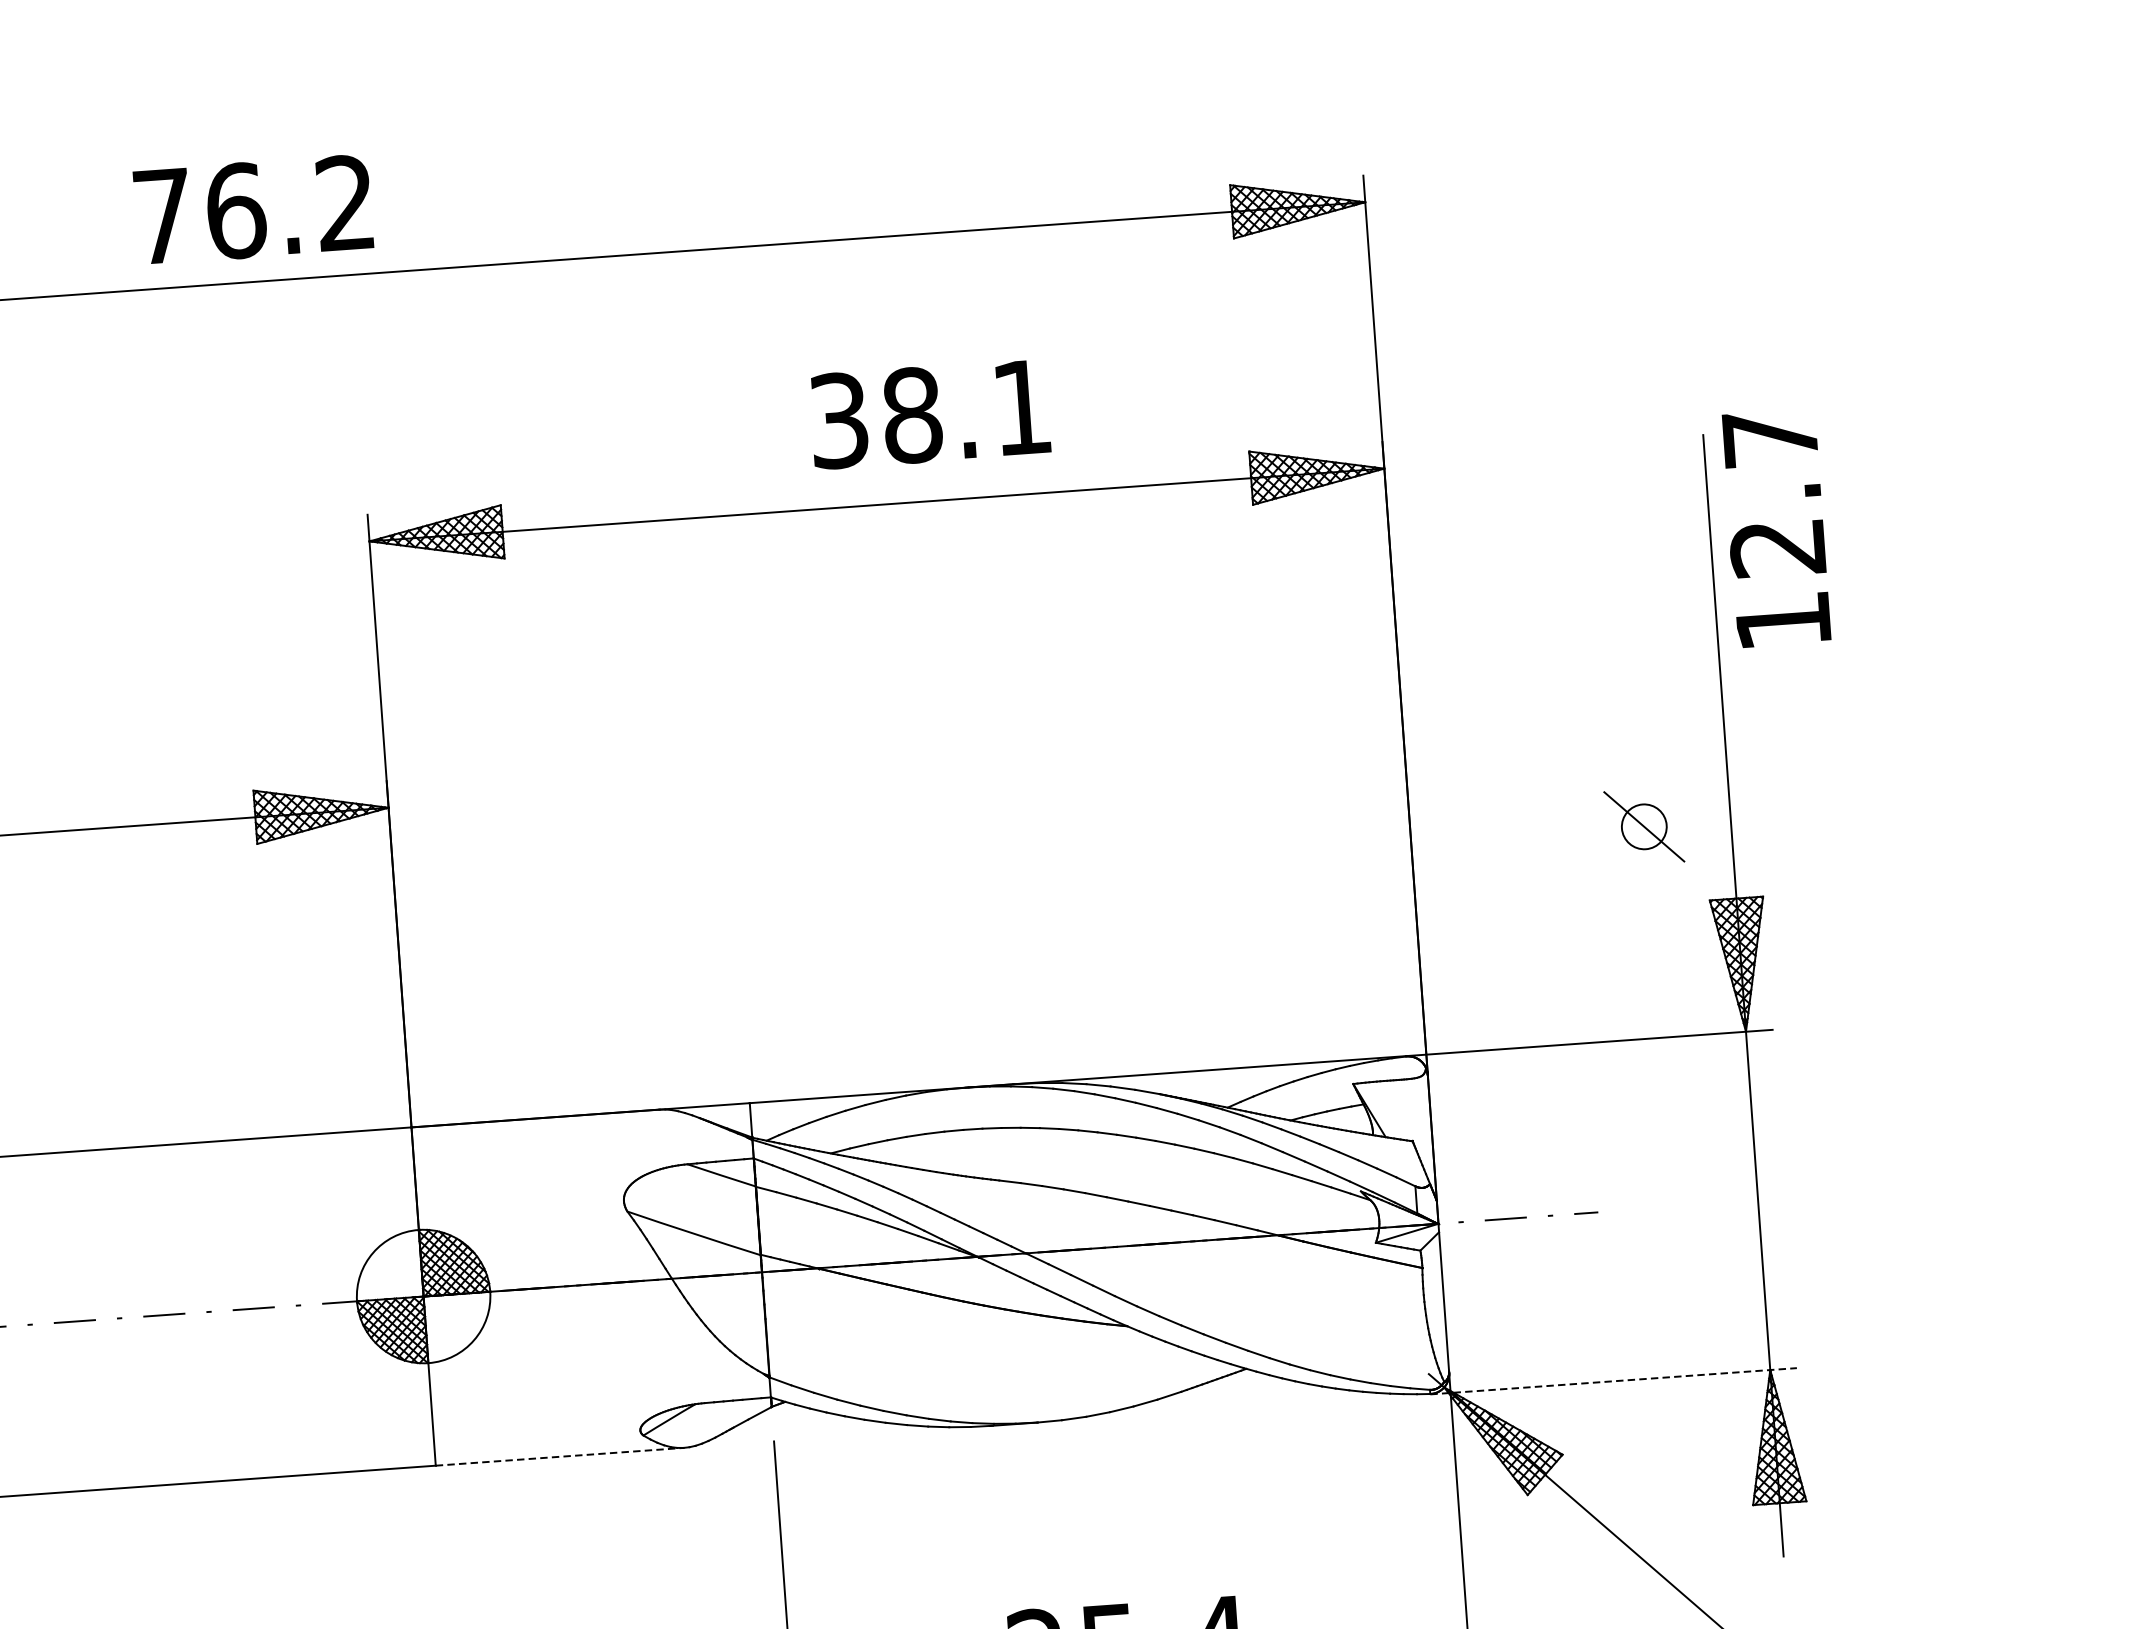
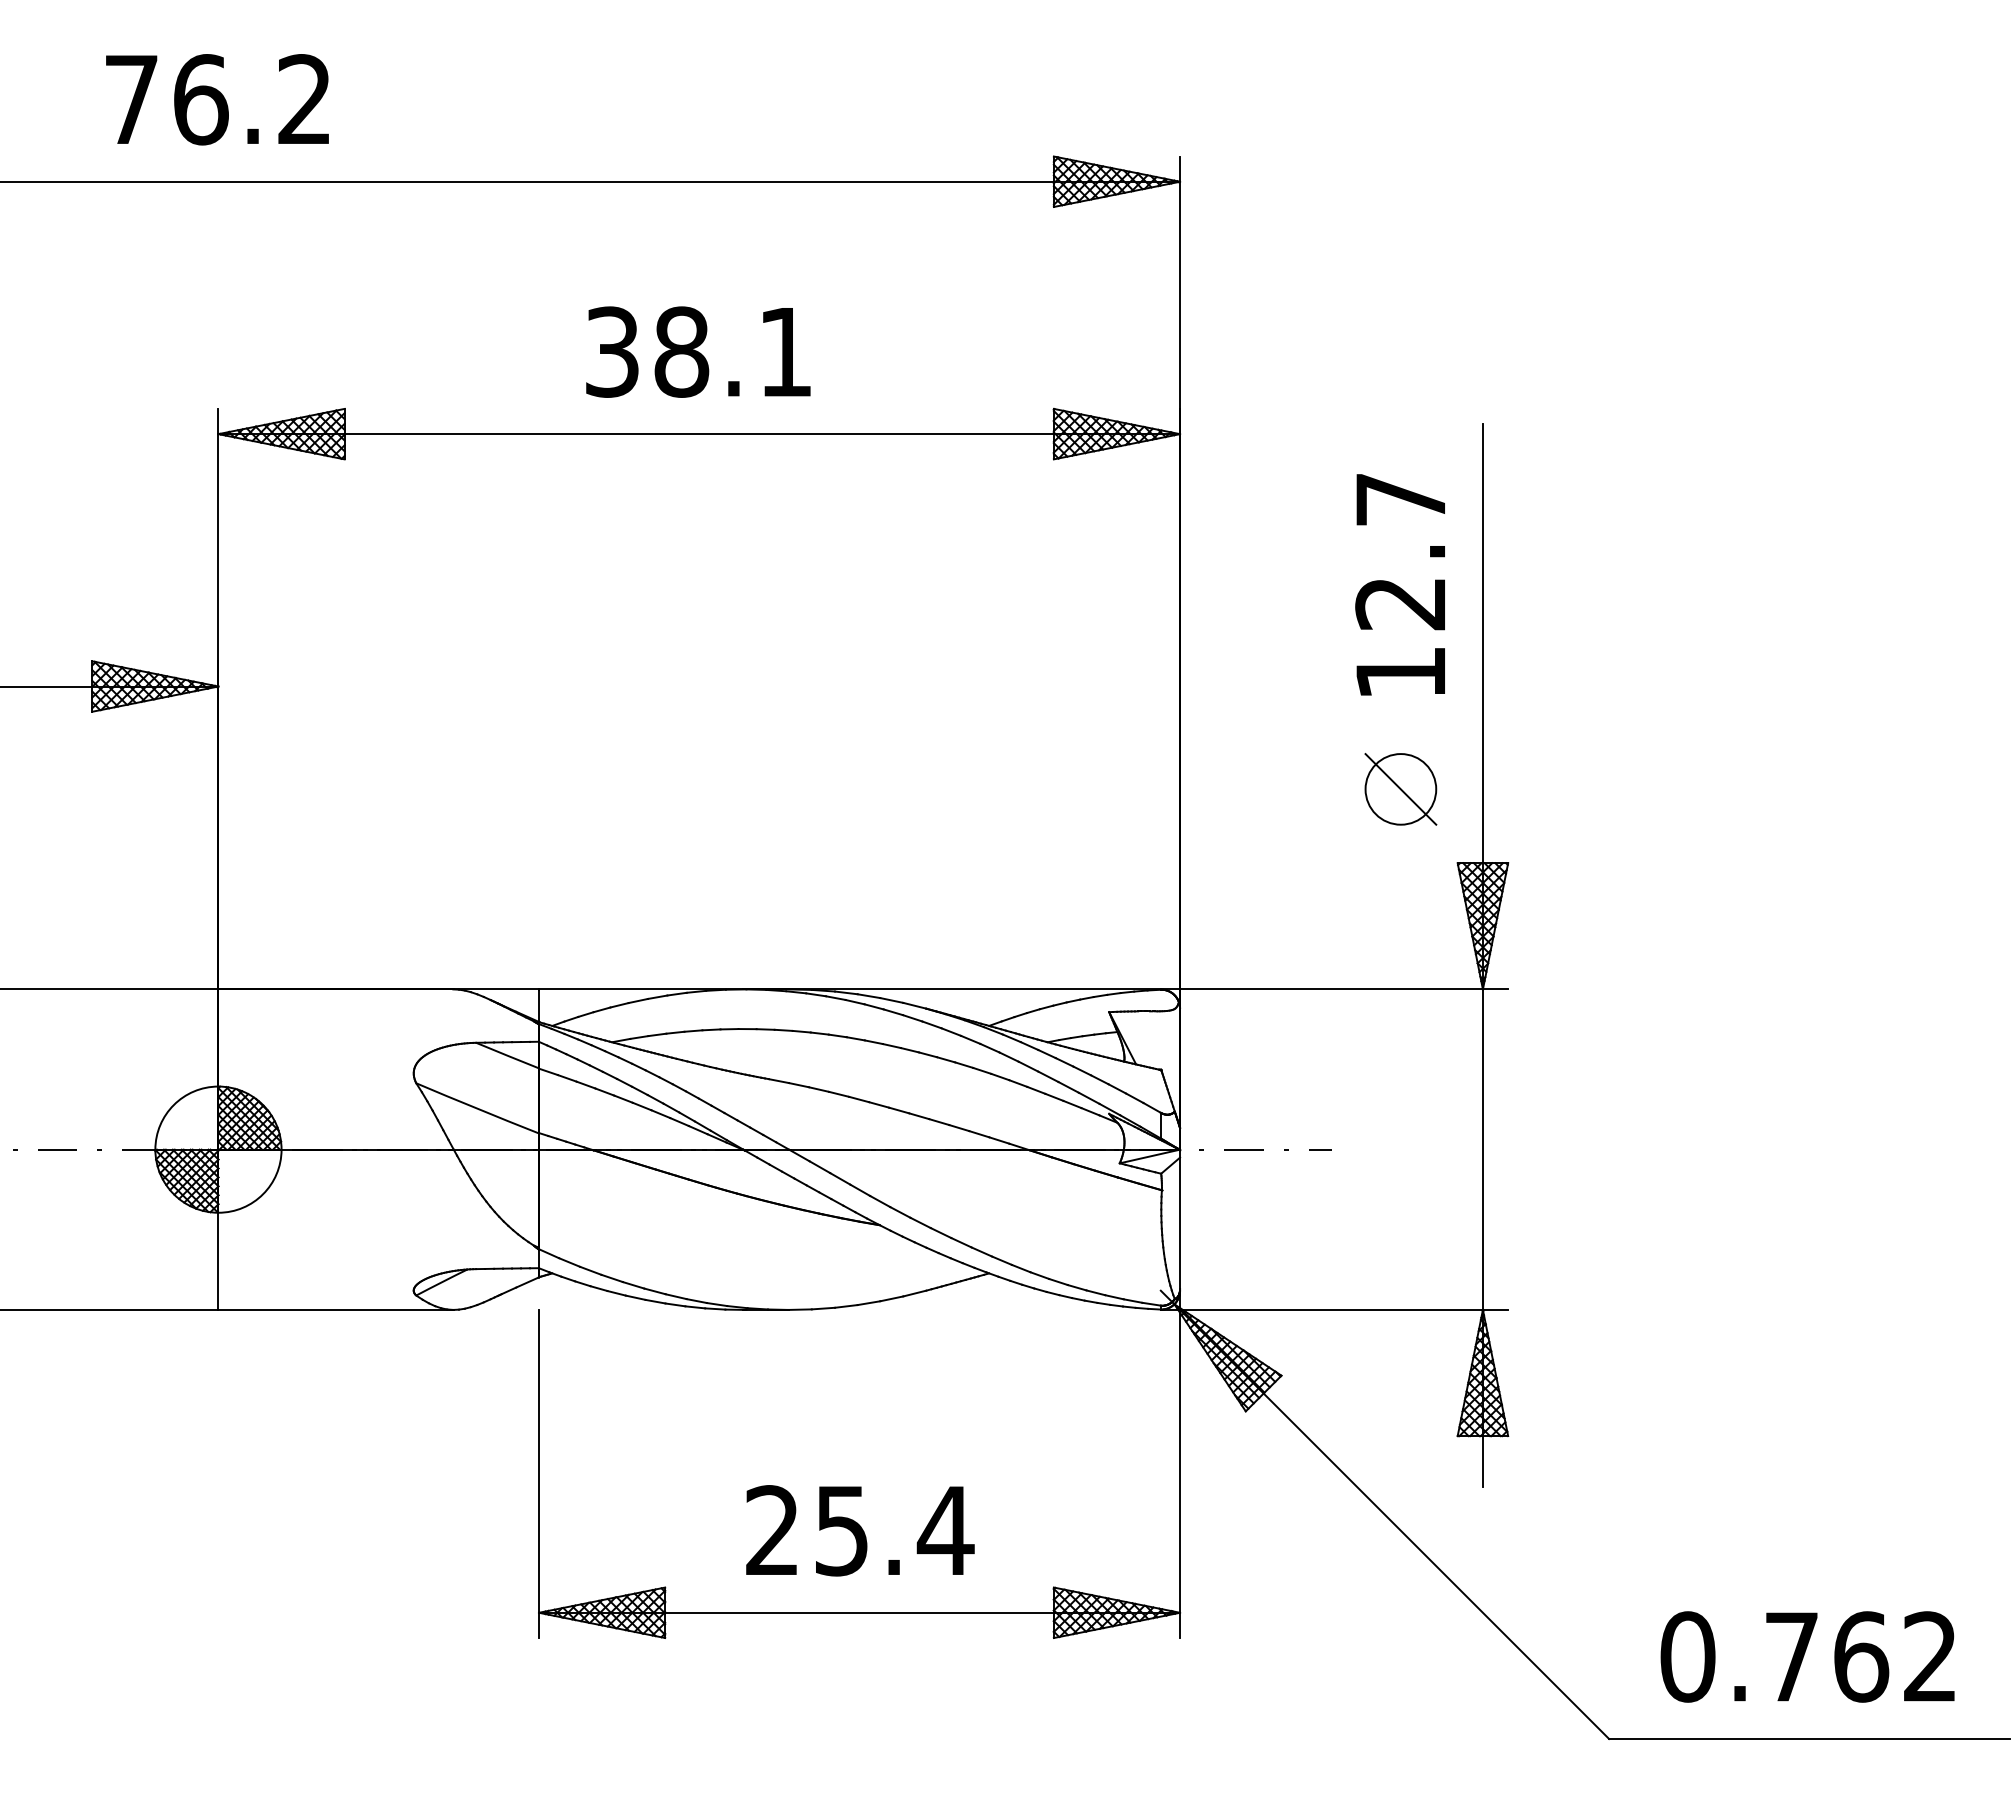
text: (253, 209) -> (217, 99), moved
text: (930, 413) -> (698, 351), moved
text: (1775, 528) -> (1399, 584), moved
circle: (1643, 827) -> (1400, 789), size x1.67
line: (1613, 1380) -> (1334, 1309), dashed -> solid
line: (560, 1456) -> (336, 1309), dashed -> solid

